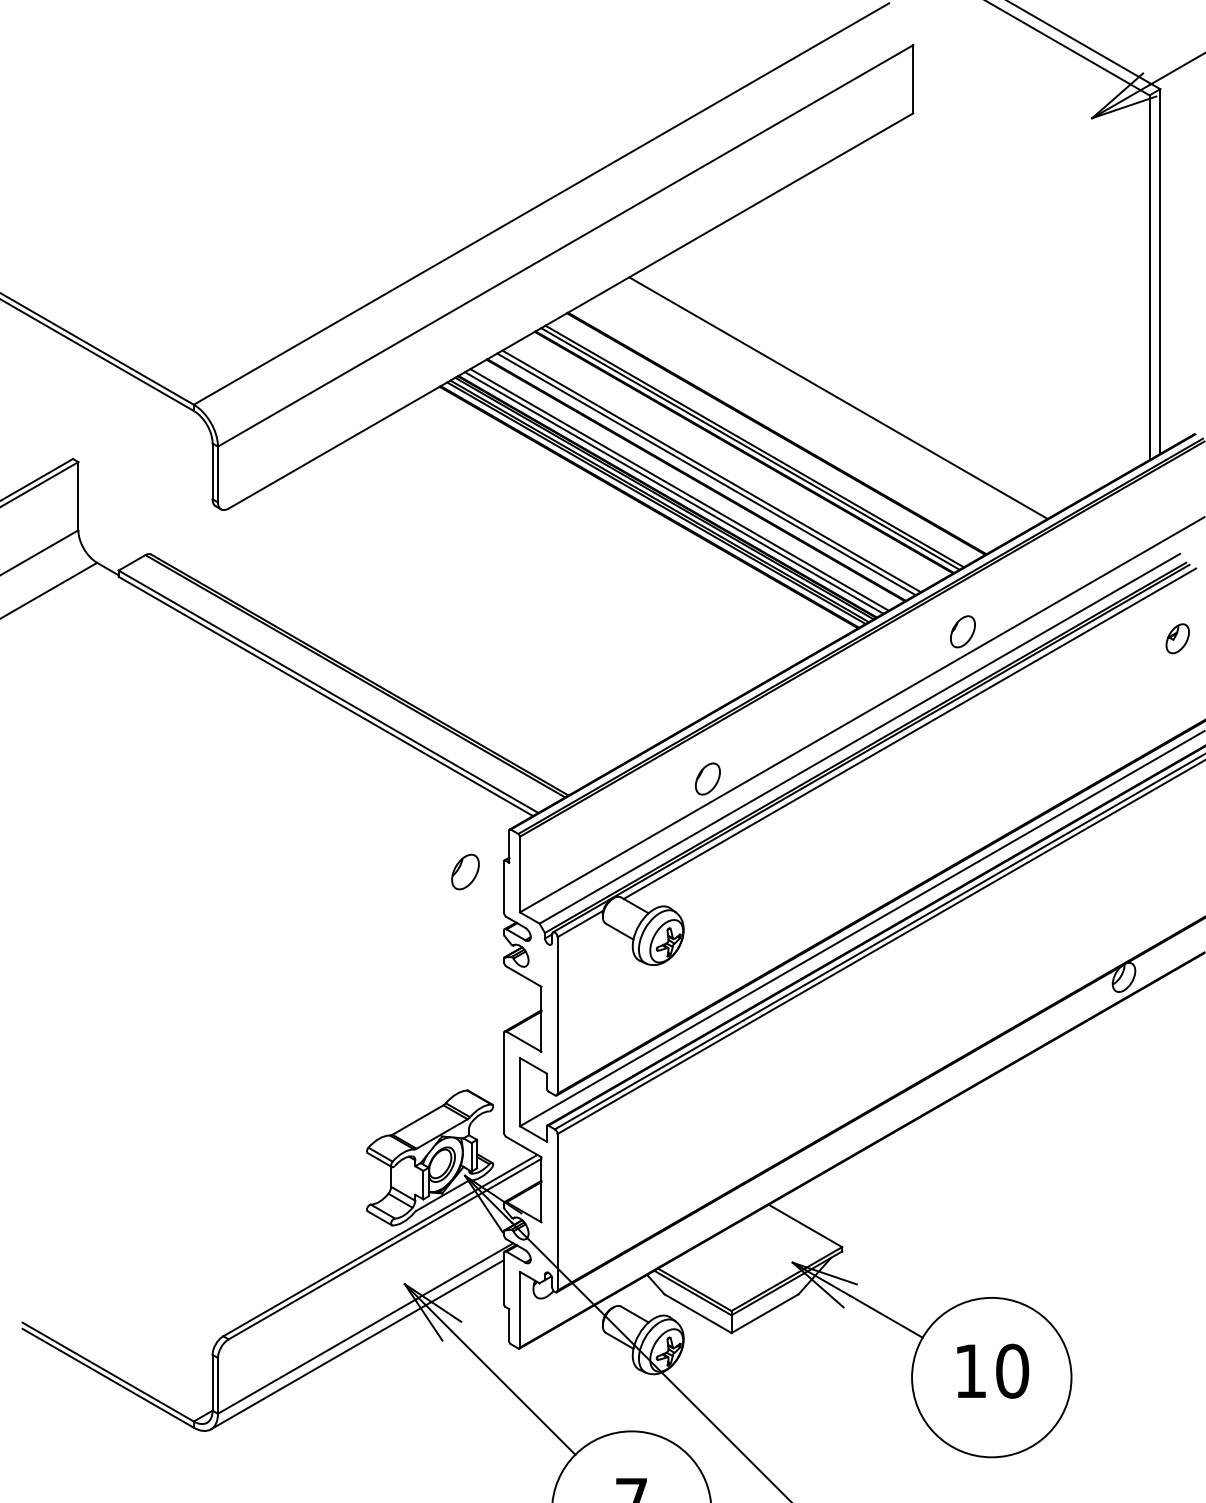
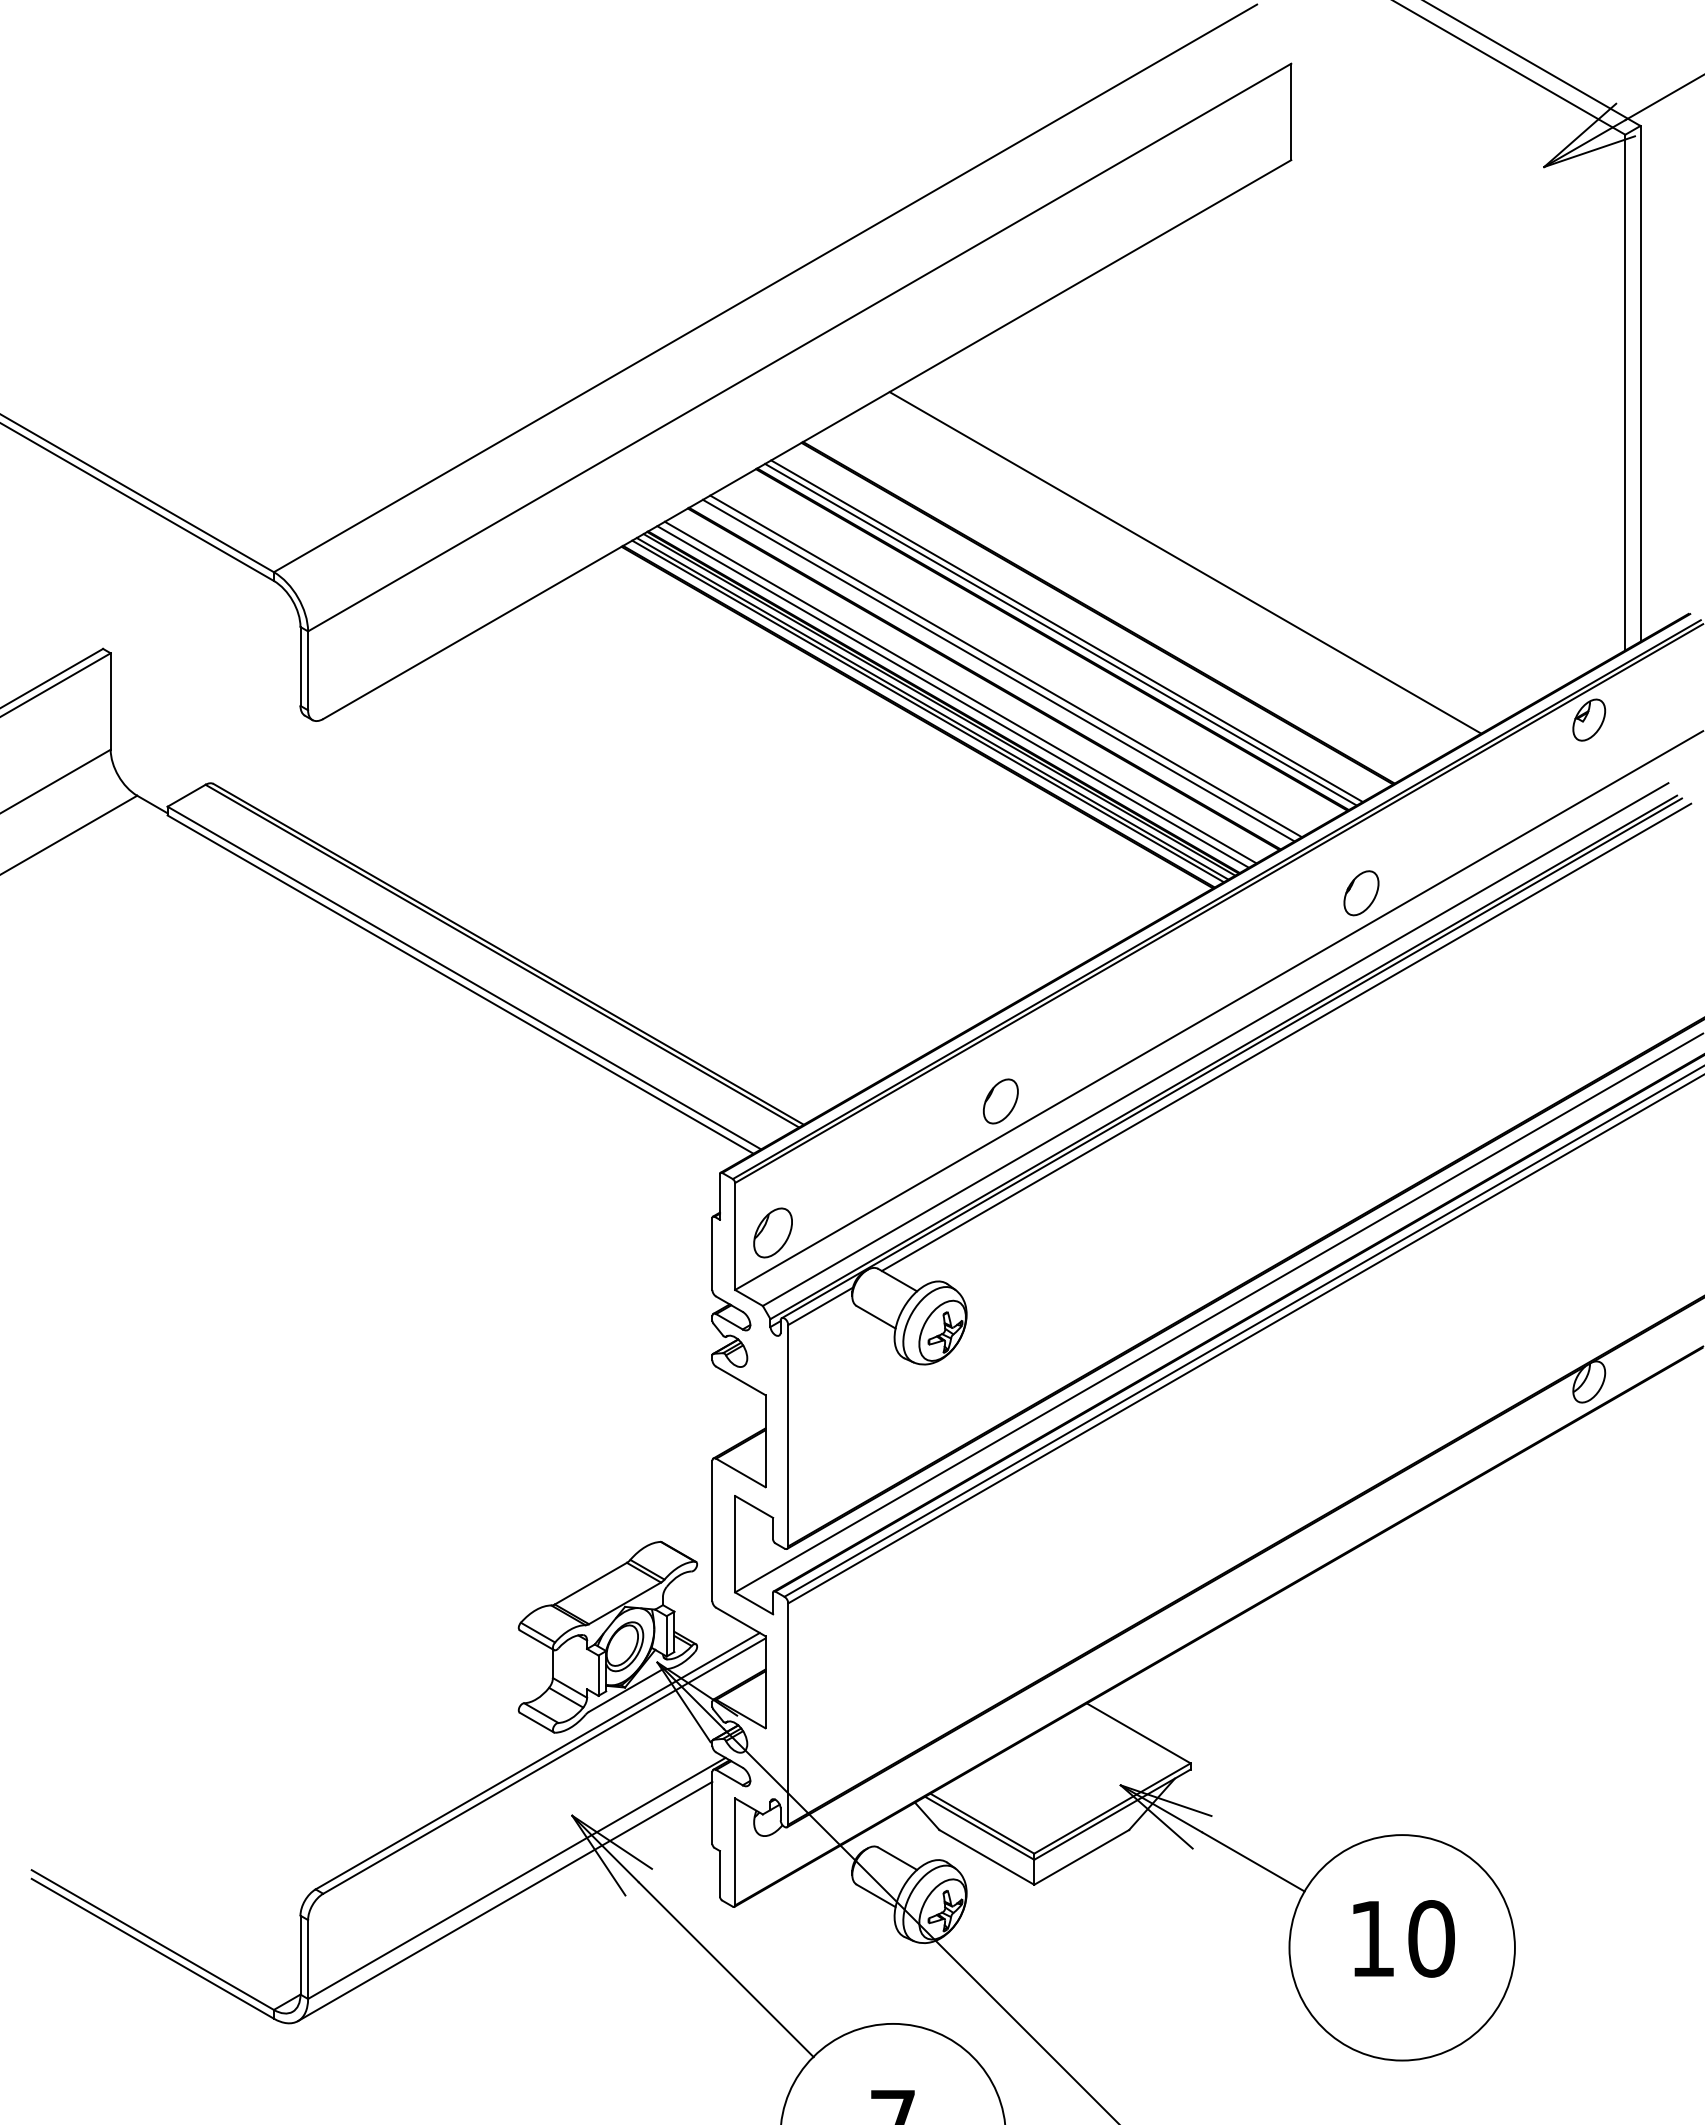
part: (1177, 638) -> (1589, 719), moved
part: (465, 871) -> (772, 1232), moved

